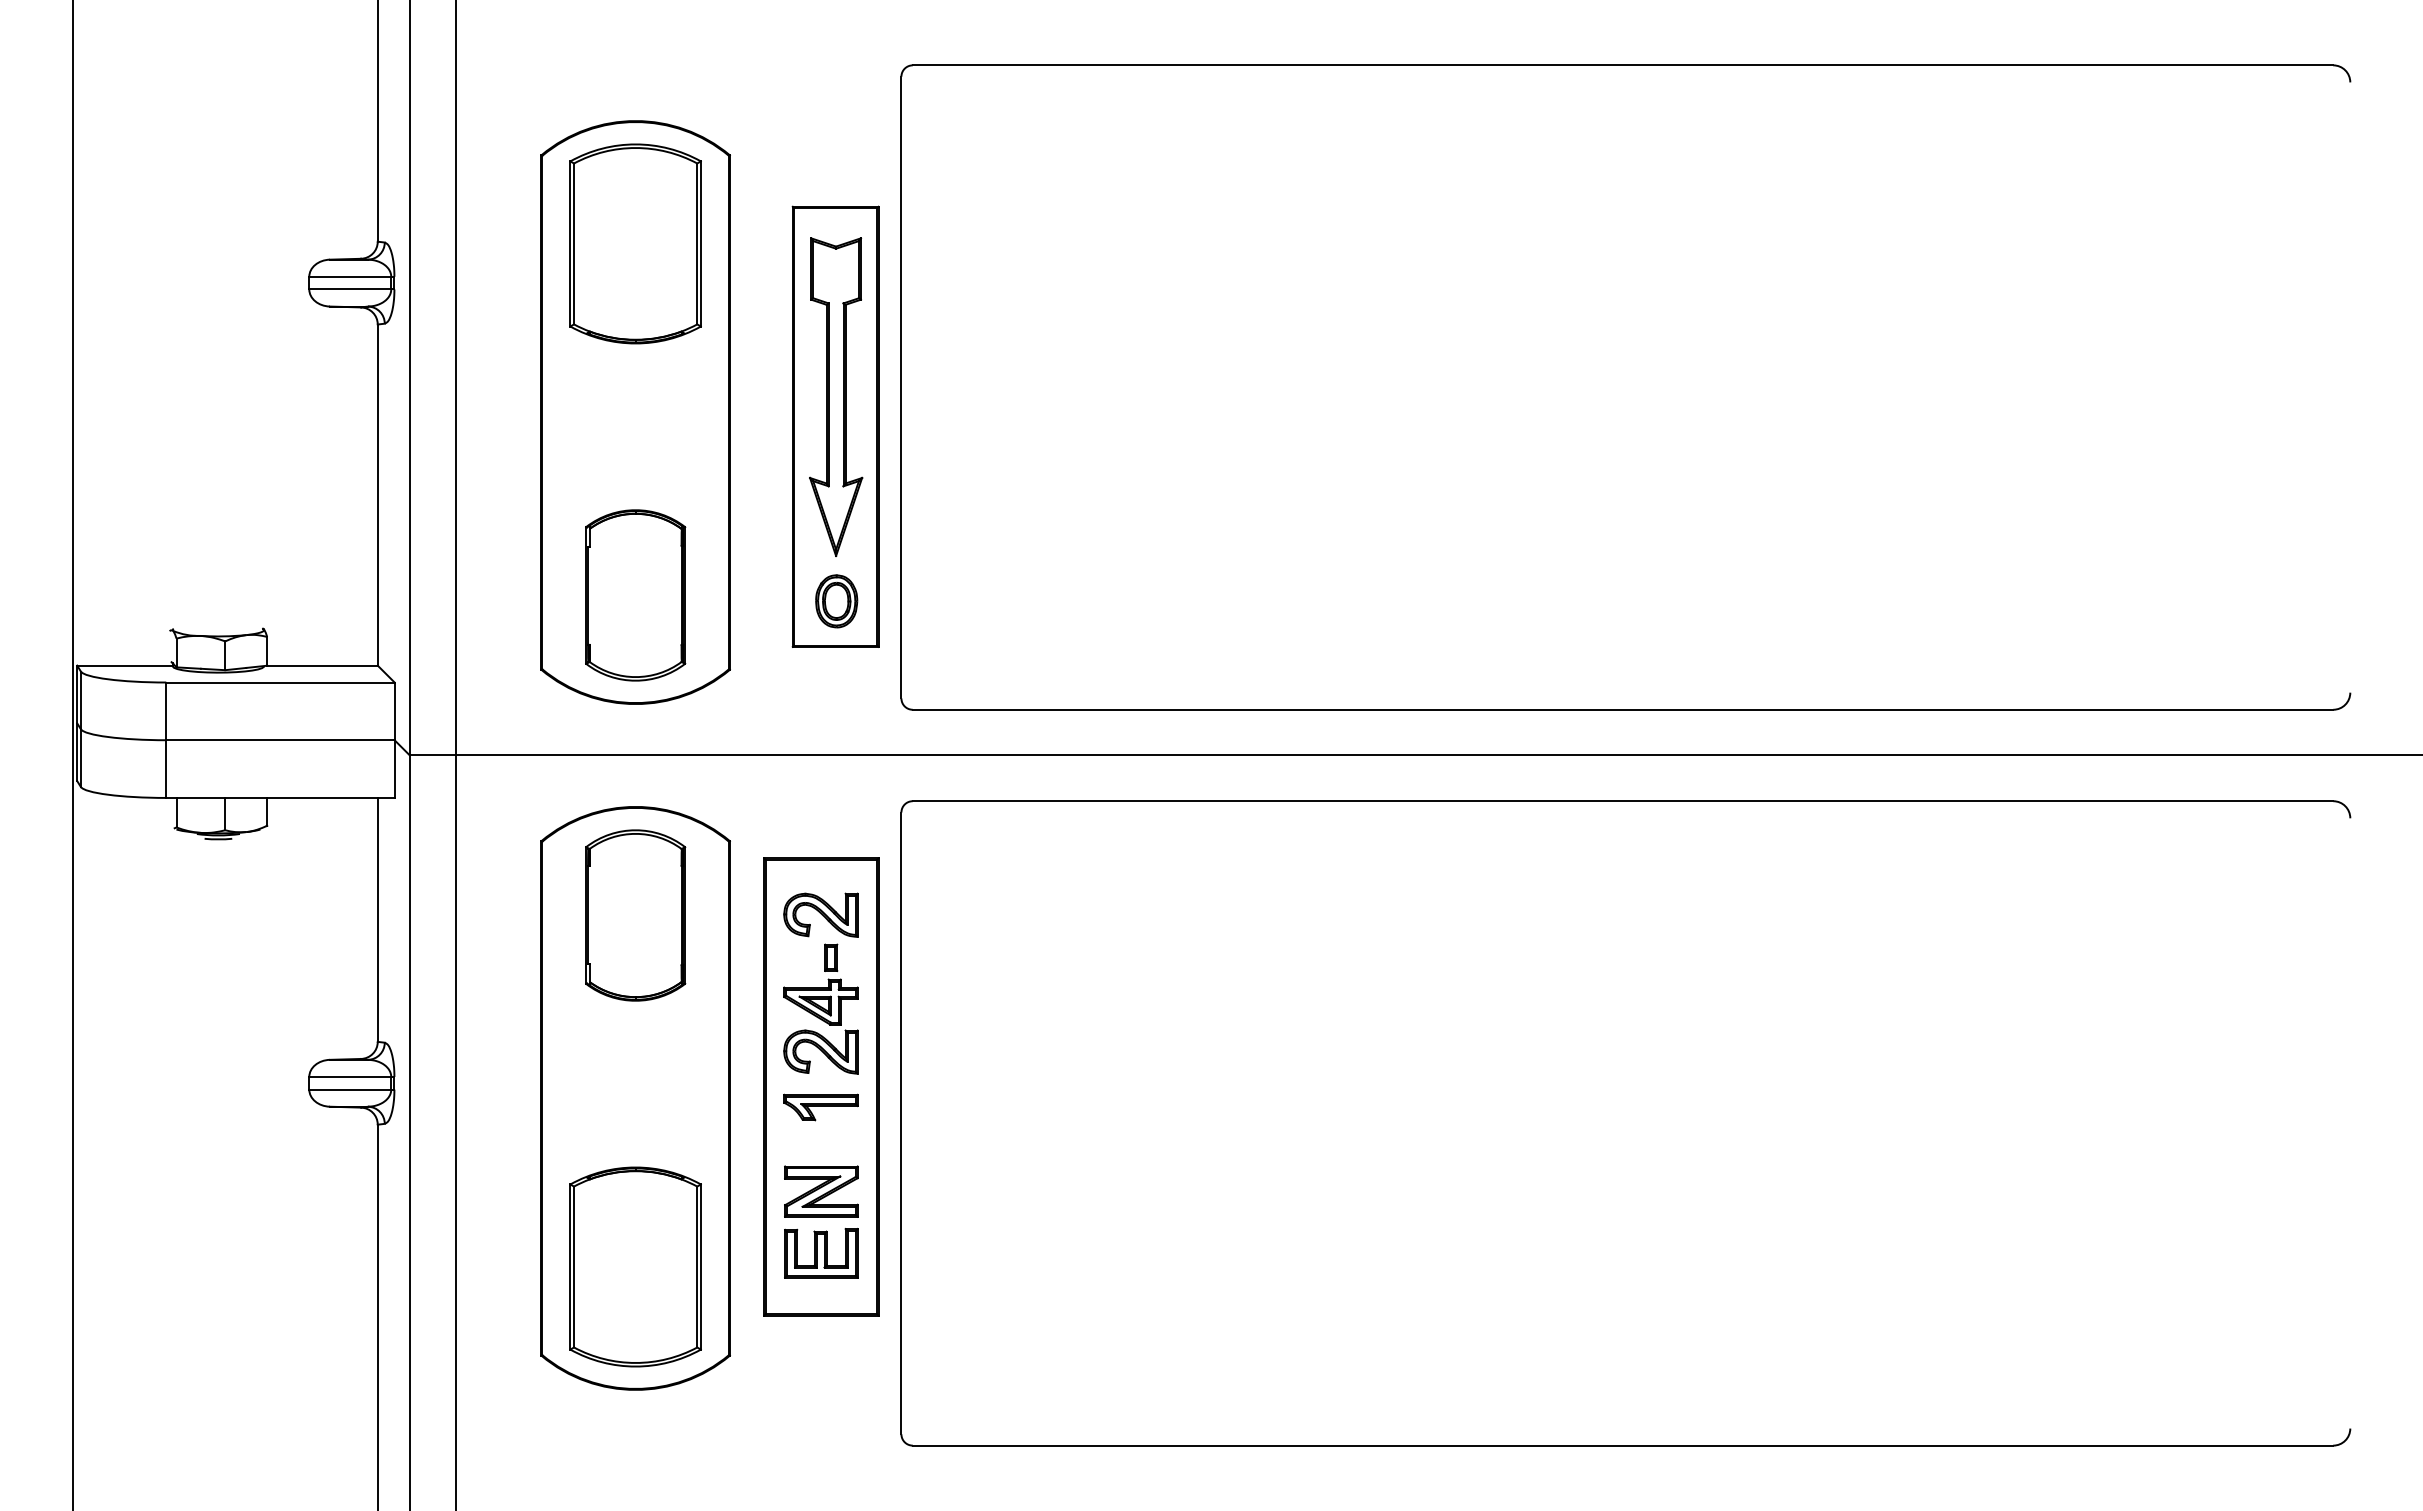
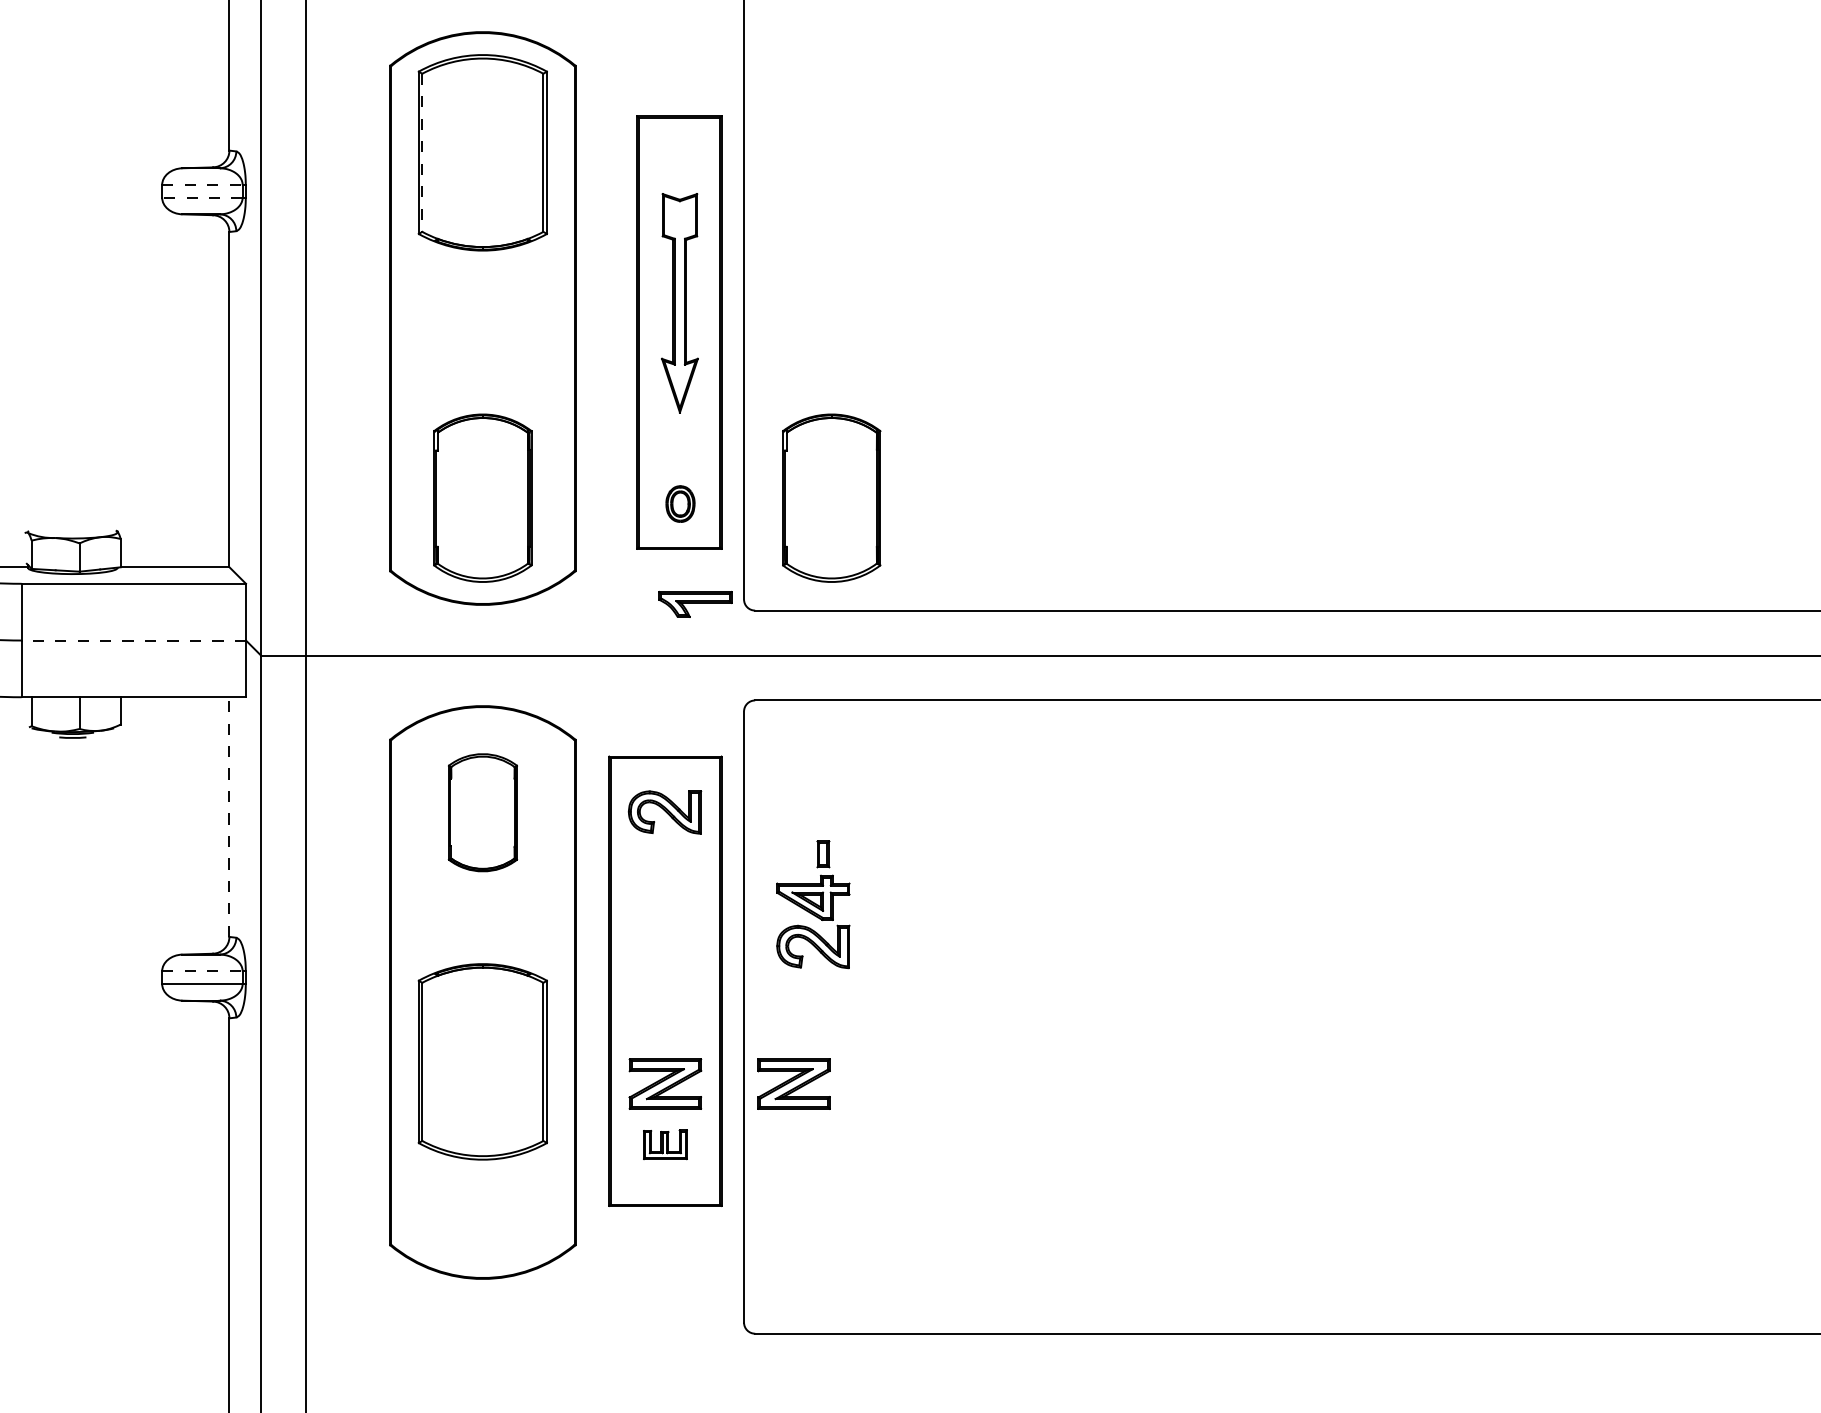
line: (574, 244) -> (422, 153), solid -> dashed
line: (350, 276) -> (202, 184), solid -> dashed
line: (350, 289) -> (202, 197), solid -> dashed
part: (836, 396) -> (680, 302), size x0.7
part: (990, 595) -> (831, 498), added
part: (836, 601) -> (680, 504), size x0.7
line: (279, 740) -> (132, 640), solid -> dashed
part: (635, 915) -> (482, 812), size x0.7
line: (377, 919) -> (229, 816), solid -> dashed
part: (820, 1008) -> (812, 904), moved
line: (350, 1076) -> (202, 970), solid -> dashed
part: (820, 1107) -> (694, 604), moved
part: (952, 1191) -> (794, 1083), added
part: (821, 1253) -> (665, 1144), size x0.6
part: (635, 1266) -> (482, 1061), moved

